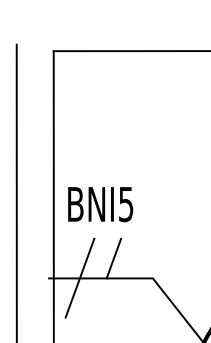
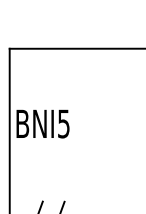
text: (100, 204) -> (42, 124), moved

